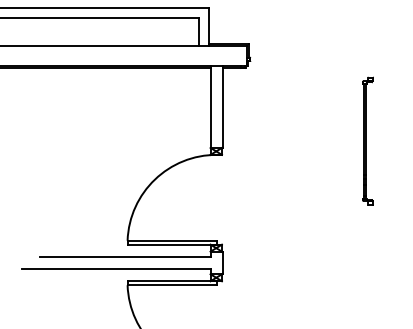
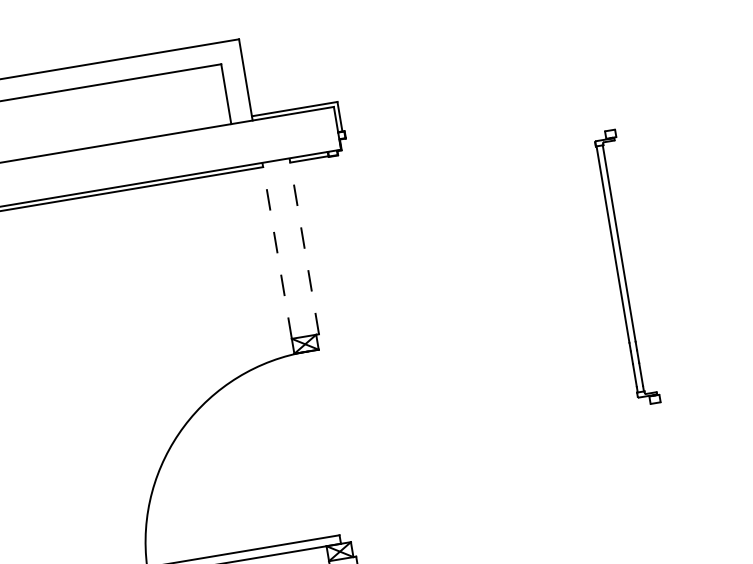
line: (210, 106) -> (276, 250), solid -> dashed
line: (223, 106) -> (304, 245), solid -> dashed

